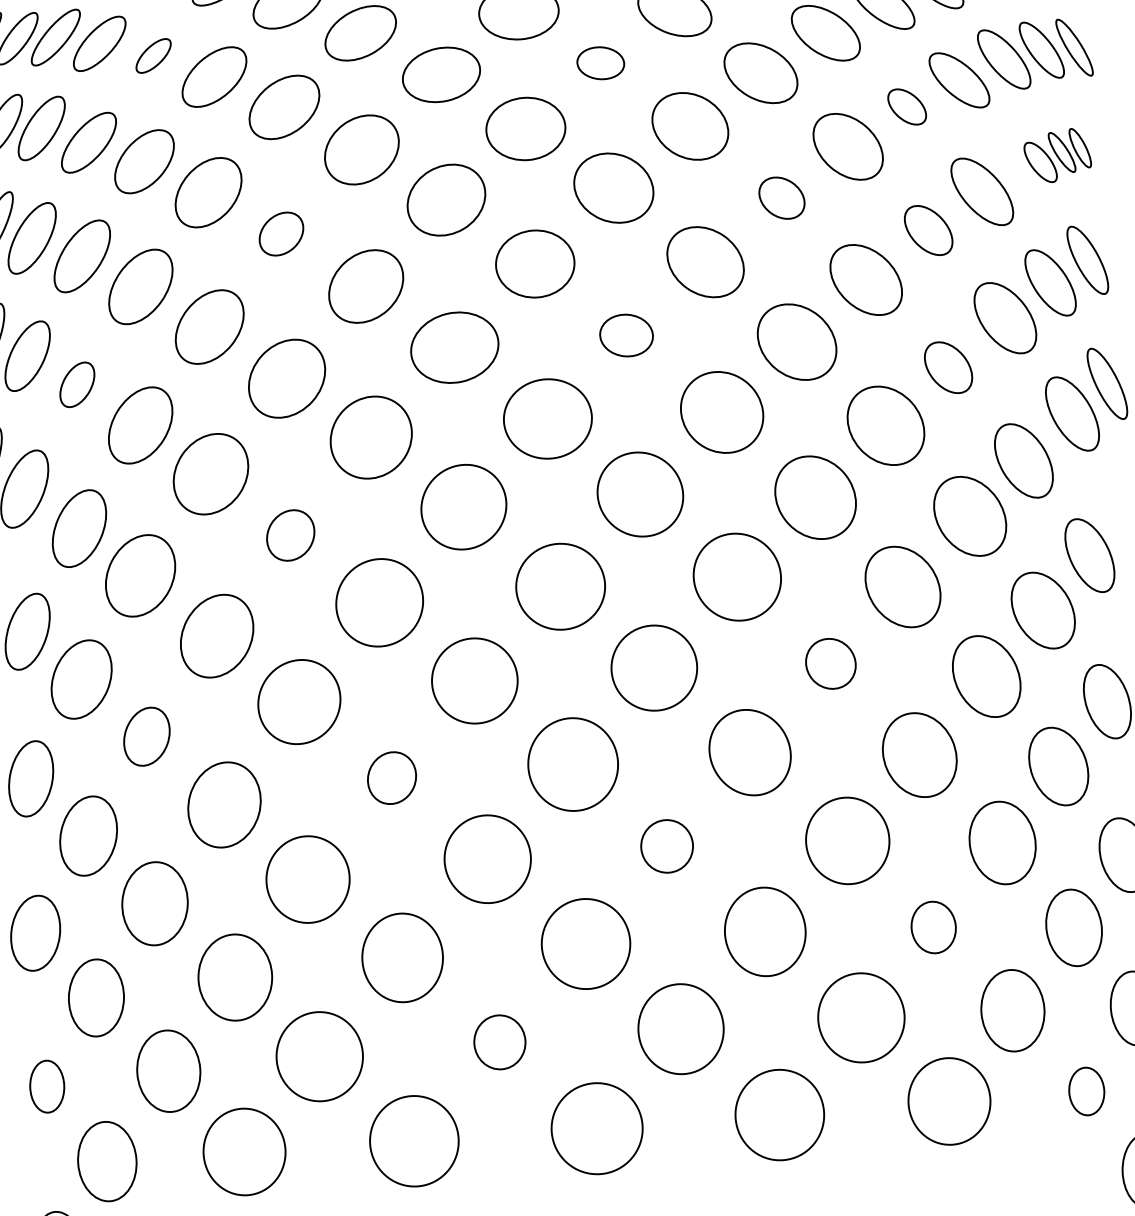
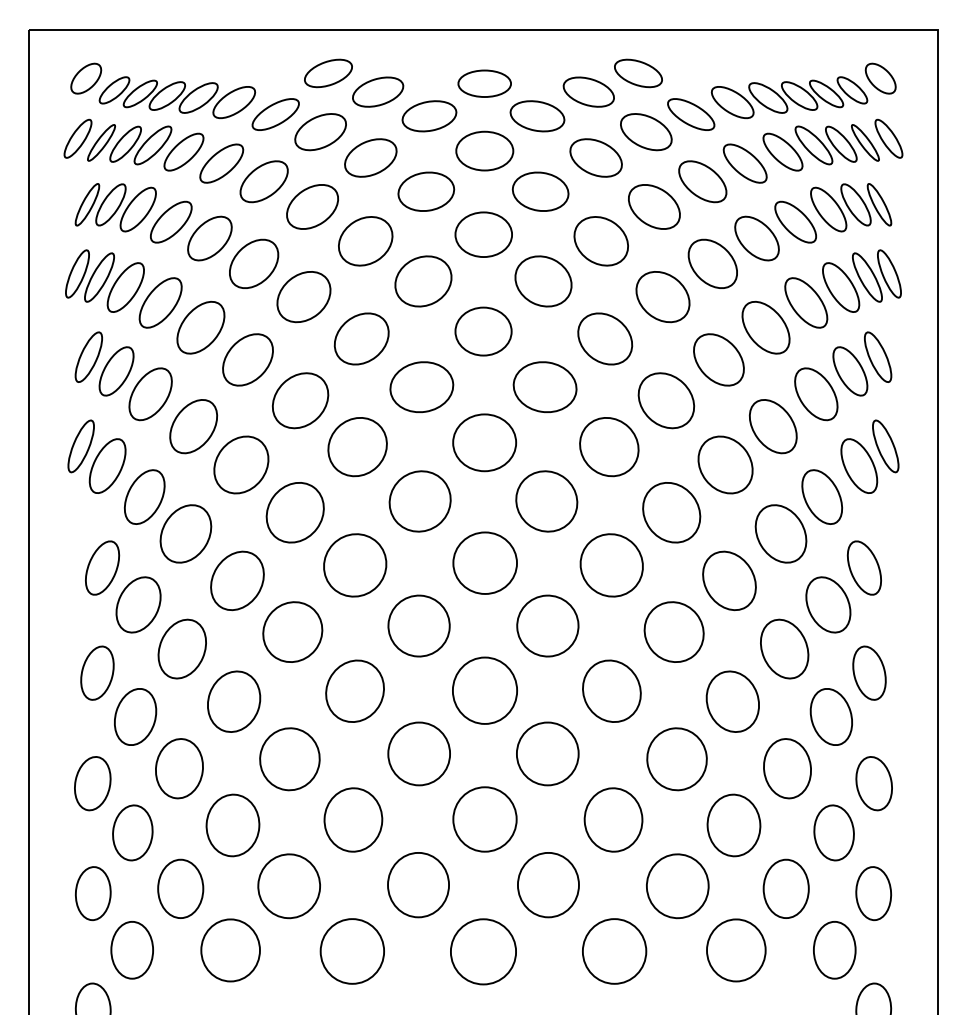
part: (153, 55) -> (221, 163), size x1.67
part: (600, 63) -> (540, 191), size x1.67
part: (906, 106) -> (756, 238), size x1.67
part: (1057, 155) -> (861, 280), size x1.67
part: (781, 198) -> (662, 297), size x1.67
part: (927, 230) -> (765, 327), size x1.43
part: (280, 234) -> (303, 297), size x1.67
part: (625, 335) -> (544, 387), size x1.67
part: (947, 367) -> (772, 426), size x1.43
part: (77, 385) -> (150, 394), size x1.67
part: (289, 535) -> (294, 512), size x1.67
part: (830, 663) -> (673, 631), size x1.67
part: (145, 735) -> (181, 648), size x1.43
part: (391, 777) -> (354, 690), size x1.67
part: (666, 845) -> (547, 753), size x1.67
part: (933, 927) -> (733, 825), size x1.67
part: (499, 1042) -> (418, 885), size x1.67
part: (46, 1086) -> (92, 893), size x1.43
part: (1086, 1091) -> (834, 950), size x1.67

